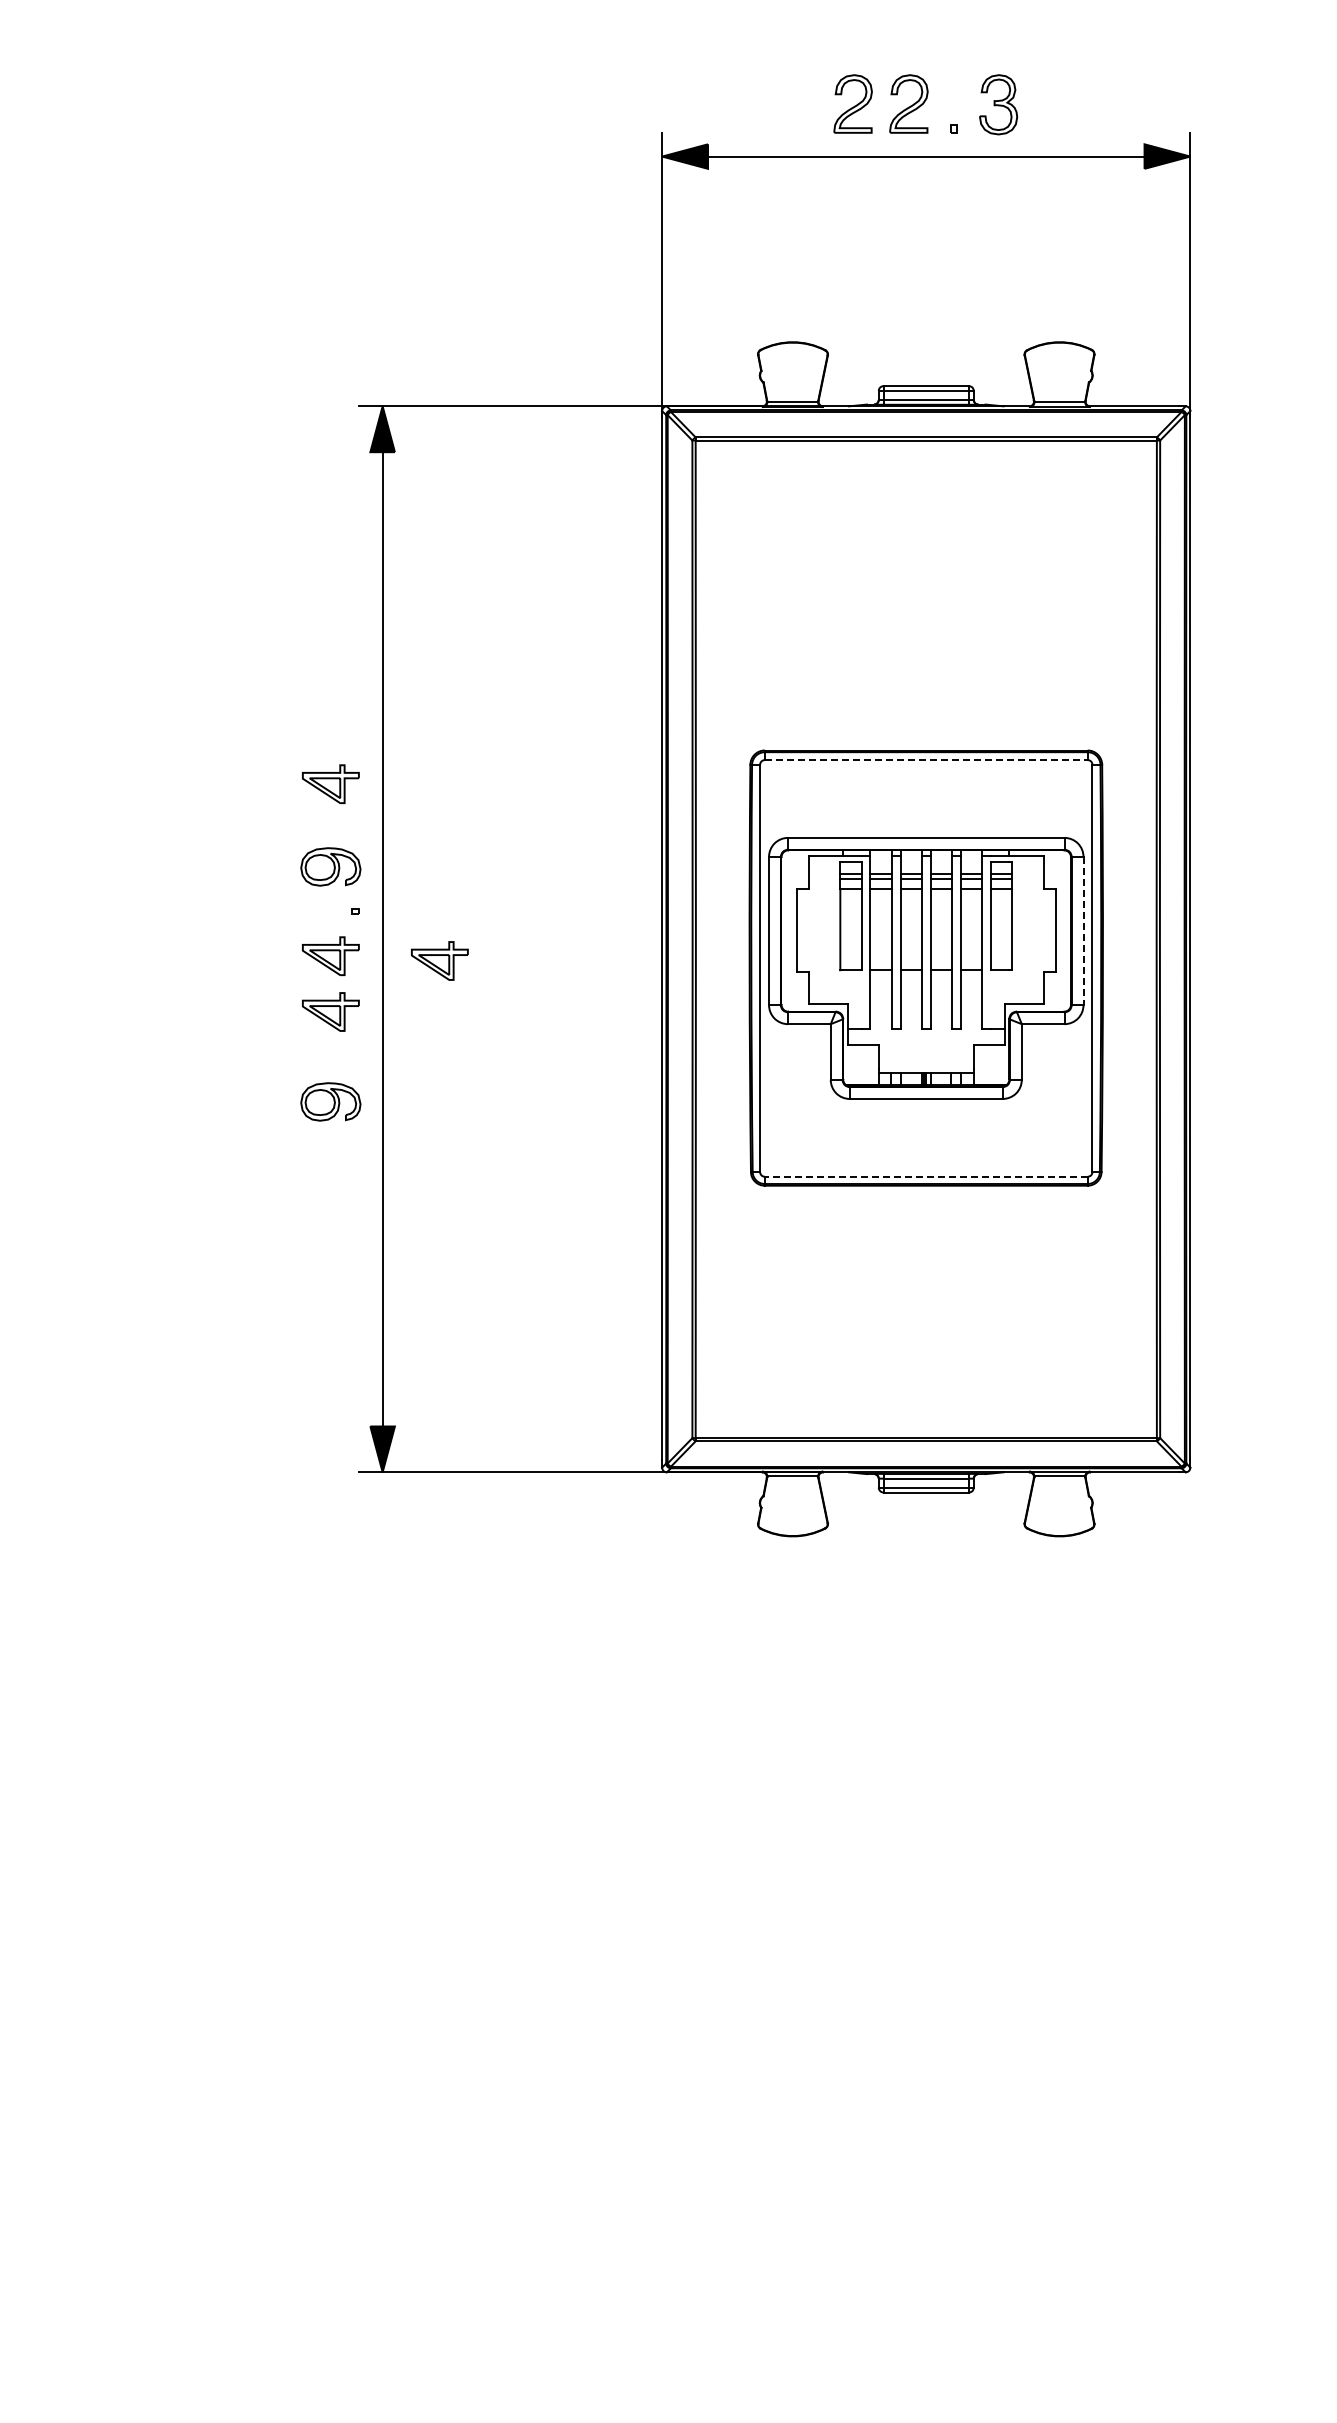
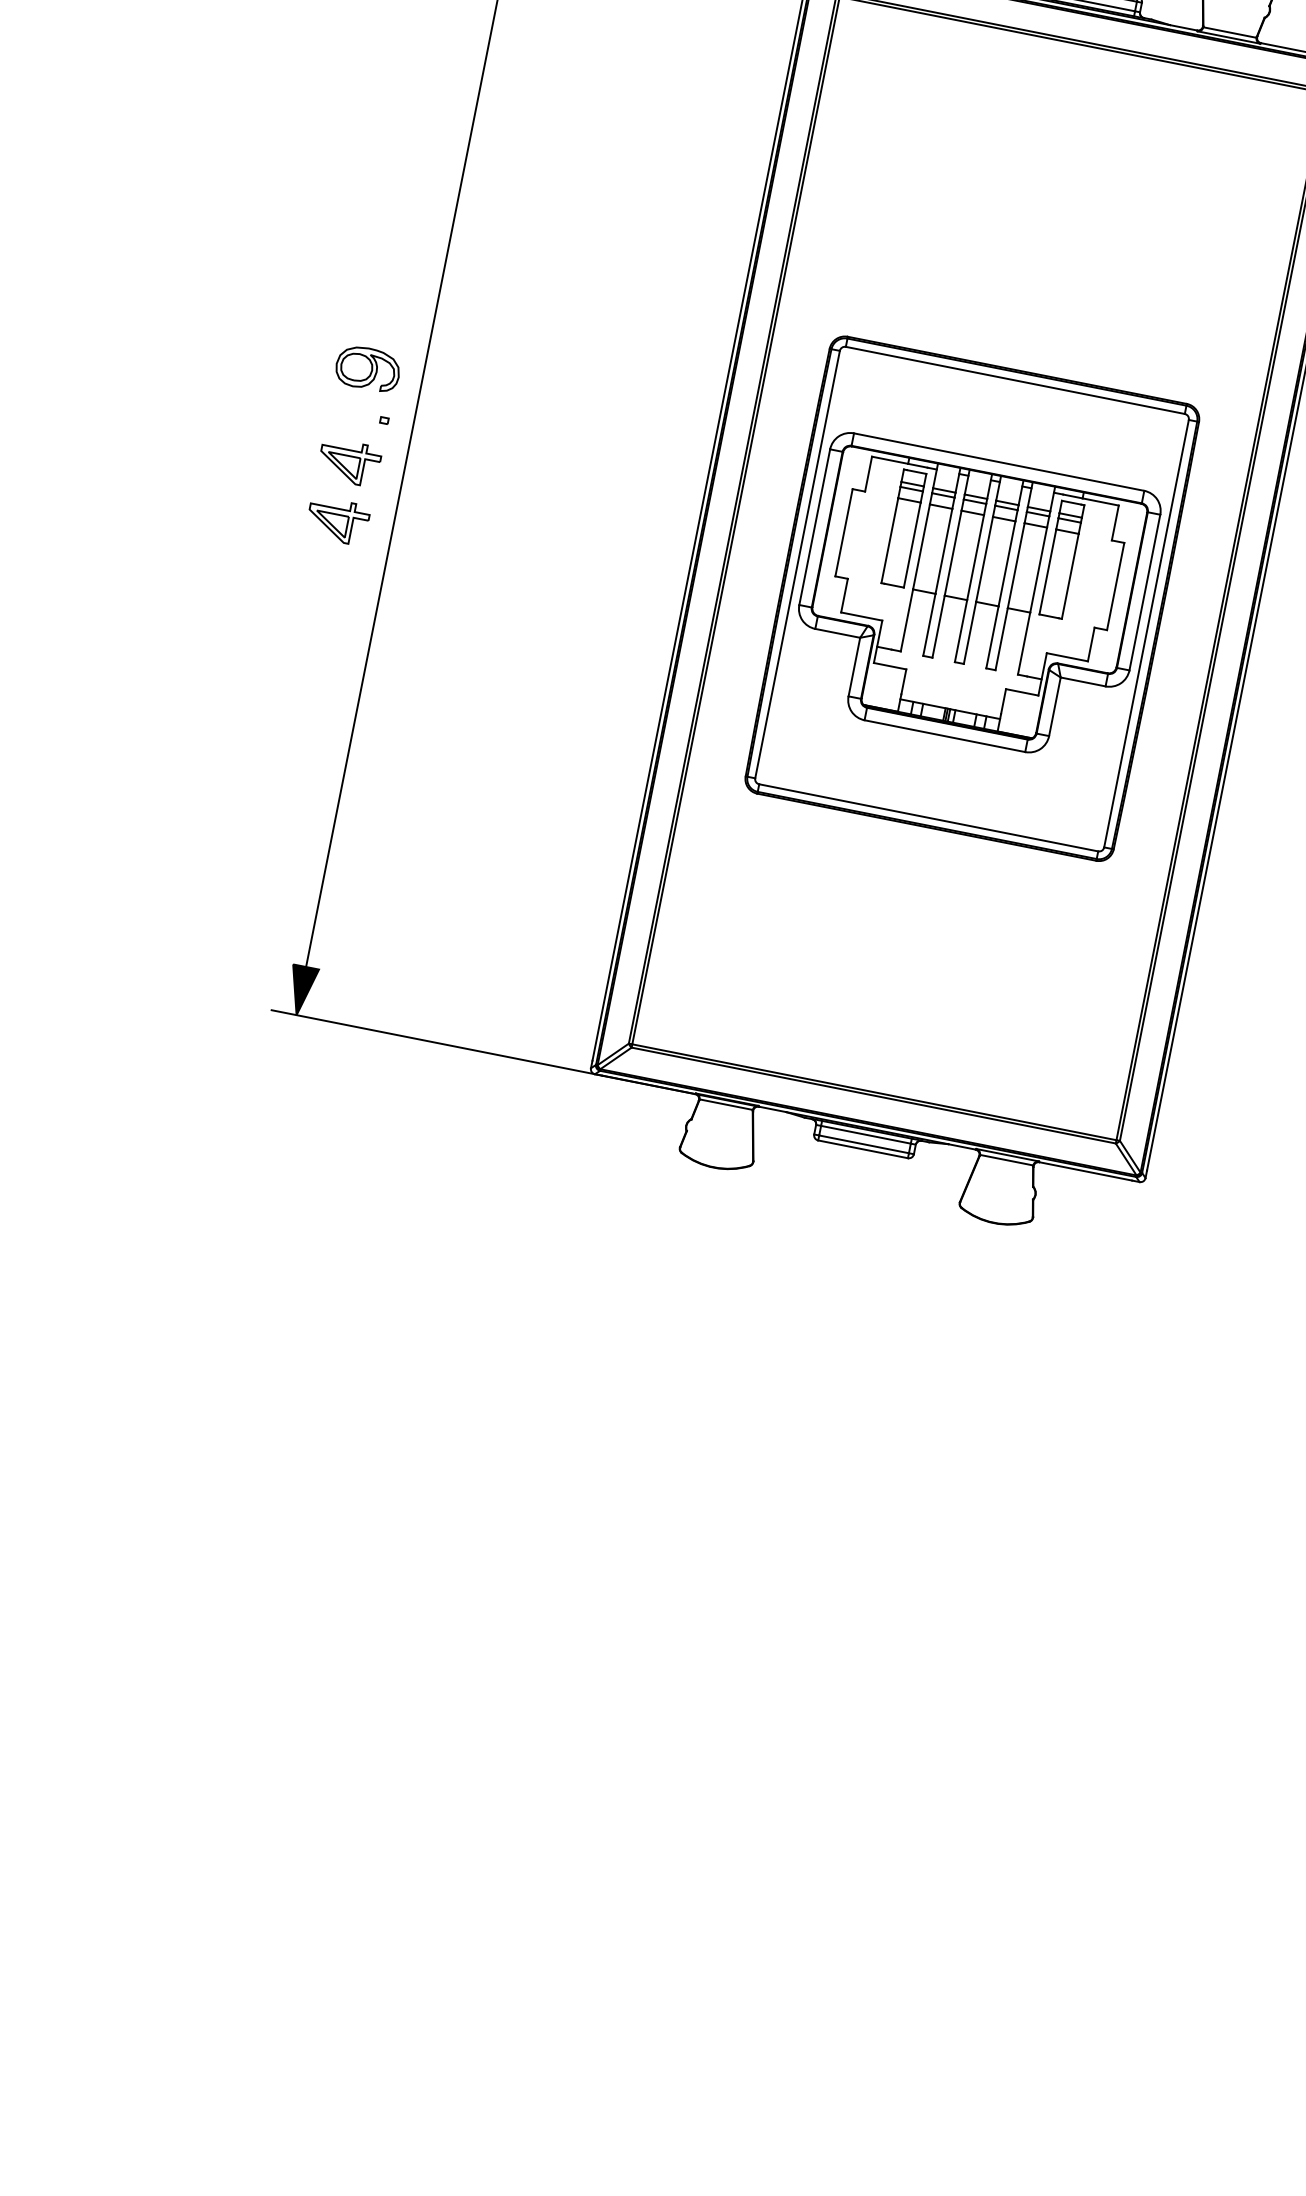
line: (926, 760) -> (1015, 380), dashed -> solid
part: (330, 784) -> (384, 282), removed
line: (1083, 931) -> (1144, 593), dashed -> solid
part: (439, 960) -> (462, 489), removed
part: (330, 1101) -> (318, 614), removed
line: (925, 1176) -> (927, 817), dashed -> solid

